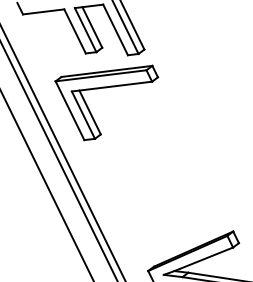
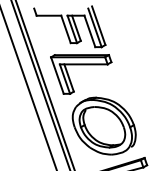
part: (157, 185) -> (103, 125), added

